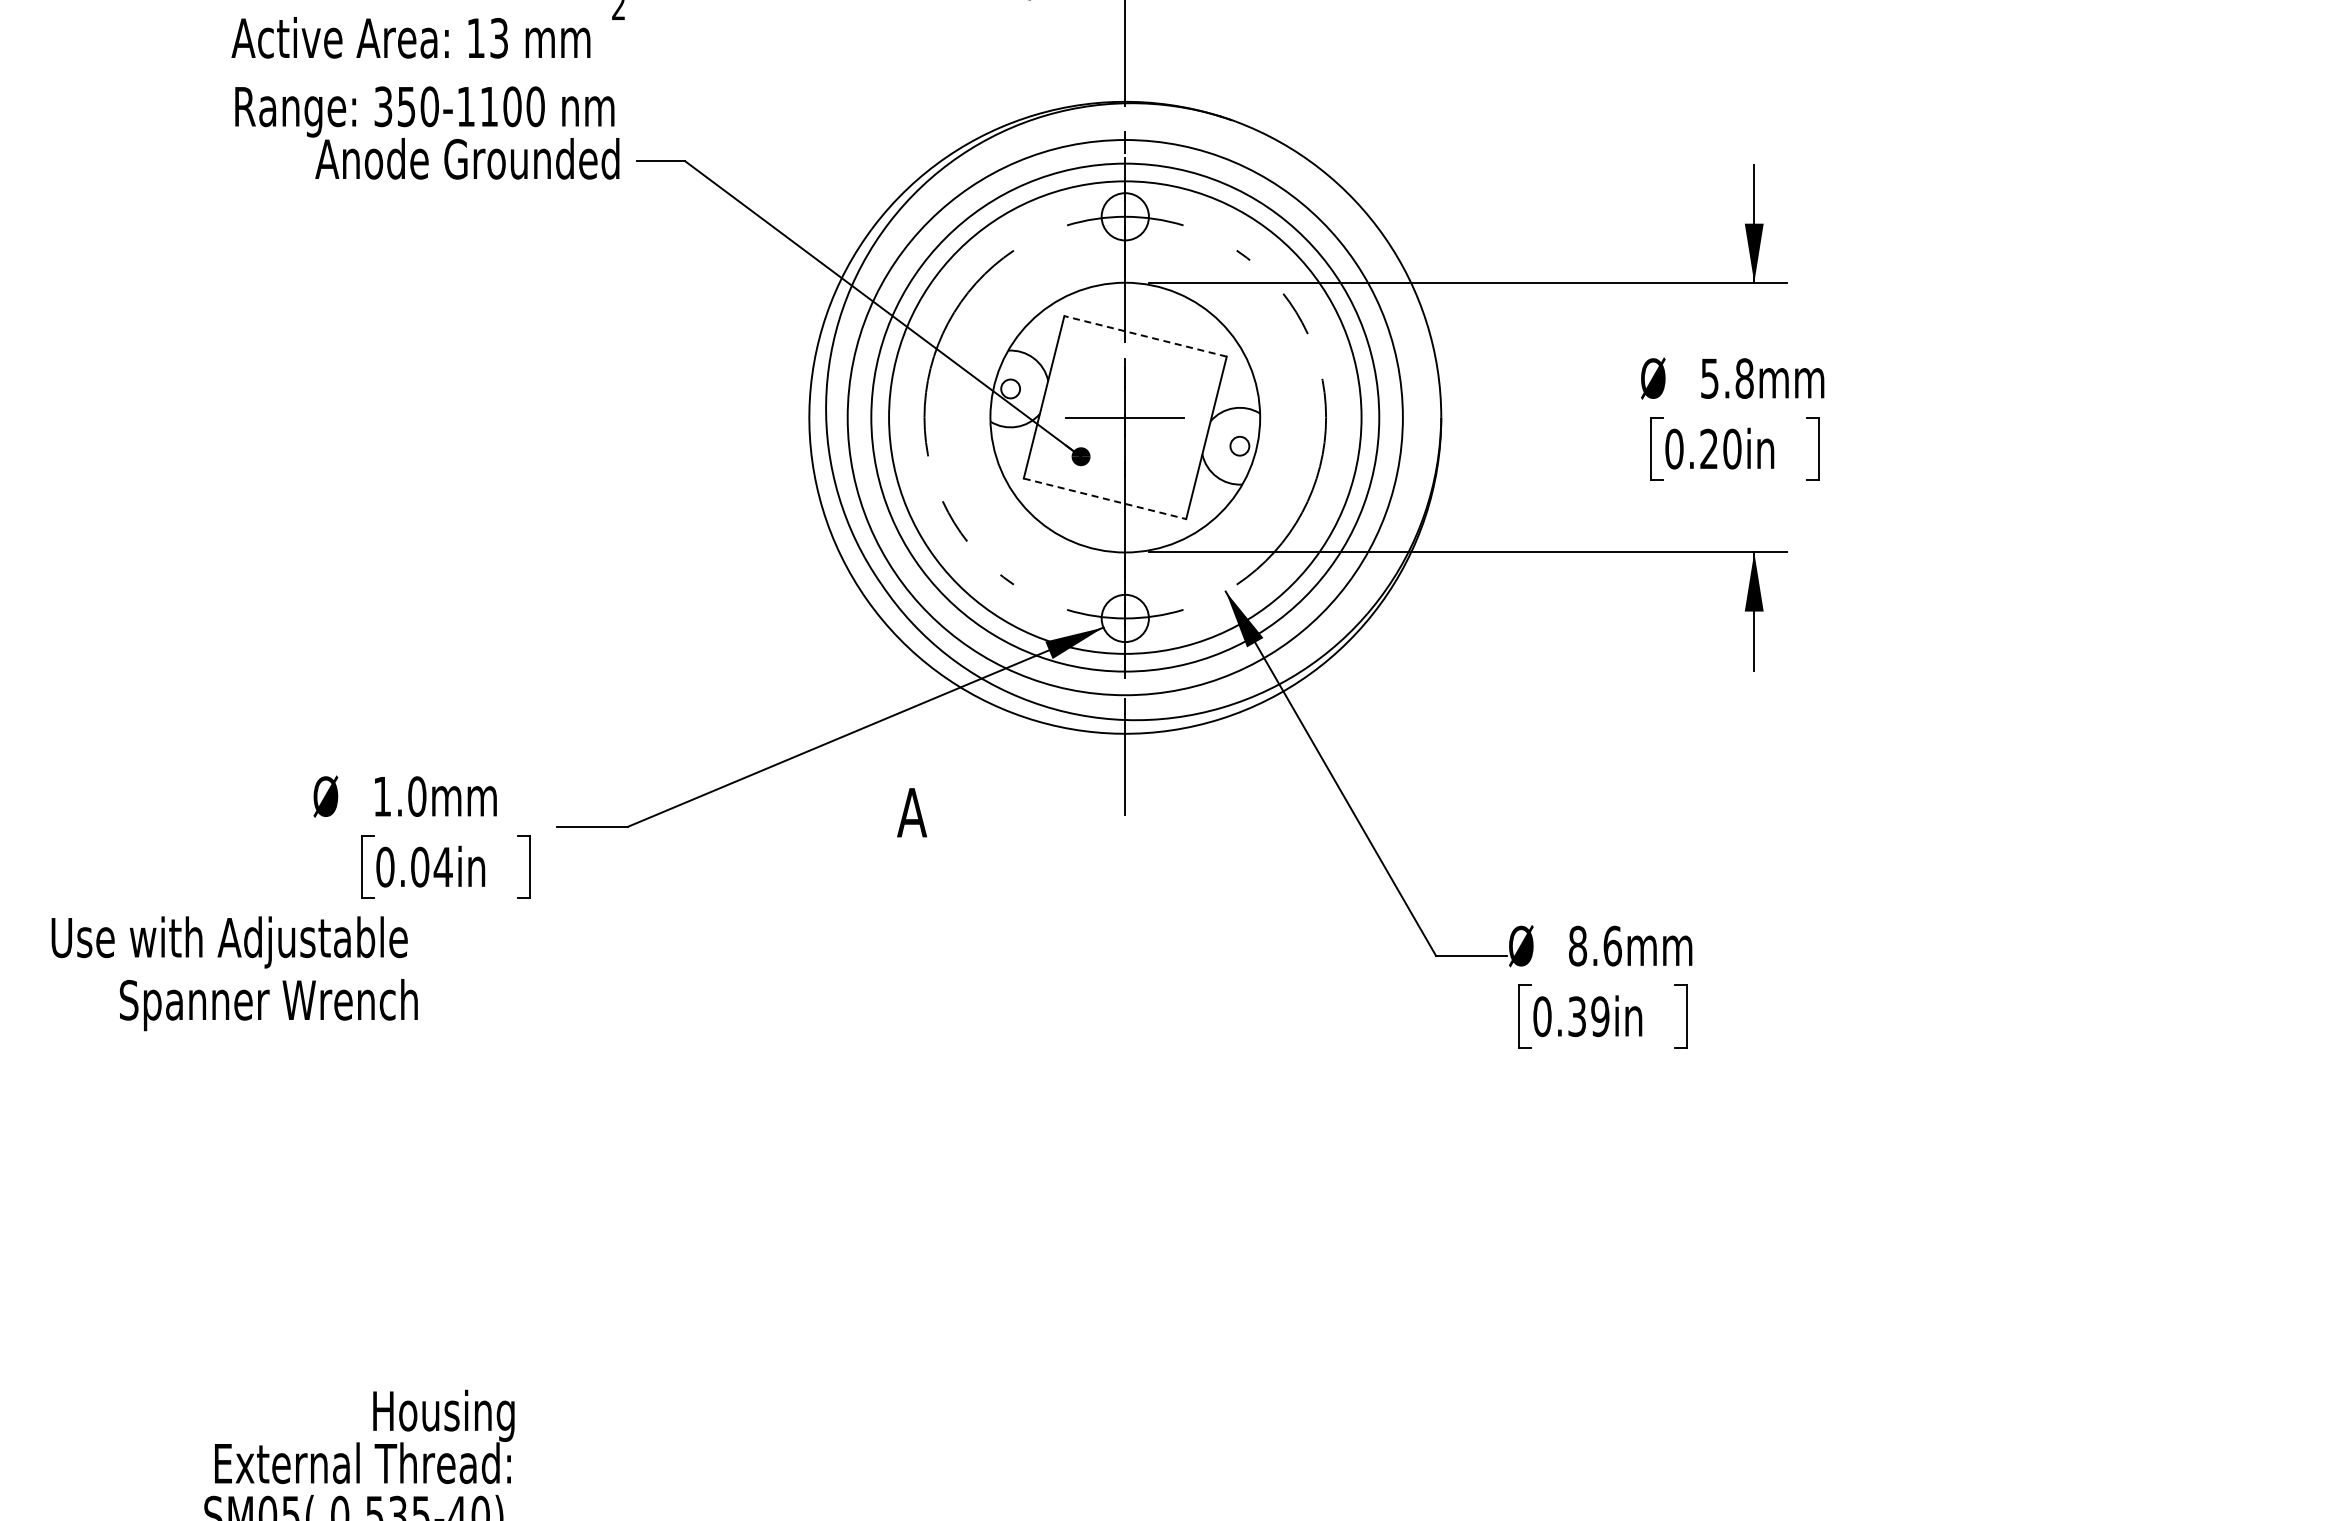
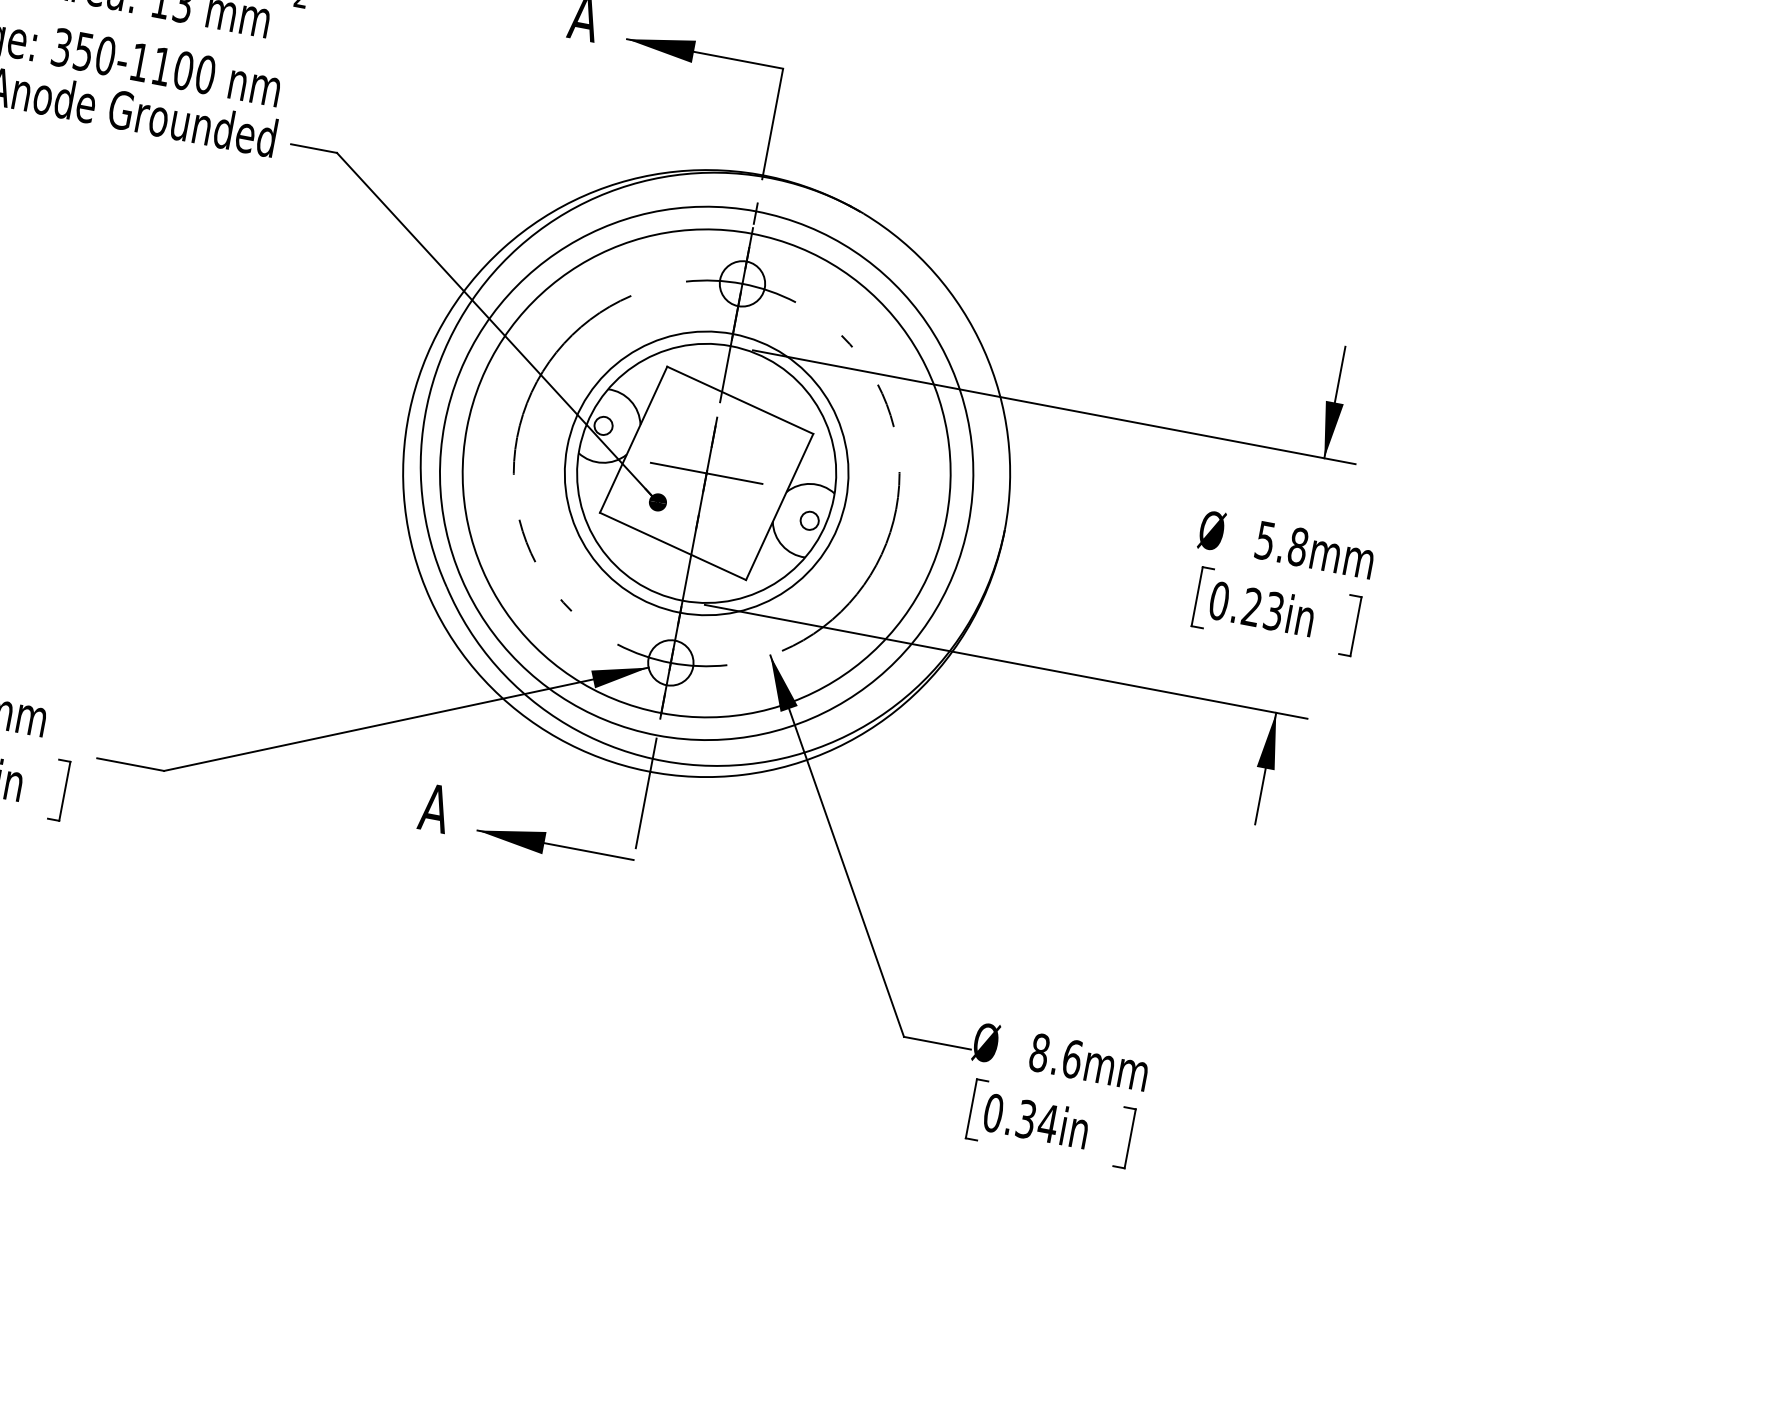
line: (1145, 336) -> (740, 400), dashed -> solid
circle: (1124, 417) -> (705, 473), size x0.62
text: (1732, 448) -> (1274, 610), 0.20in -> 0.23in
line: (1105, 498) -> (673, 546), dashed -> solid
part: (1042, 826) -> (555, 844), added
text: (1599, 1016) -> (1047, 1123), 0.39in -> 0.34in

